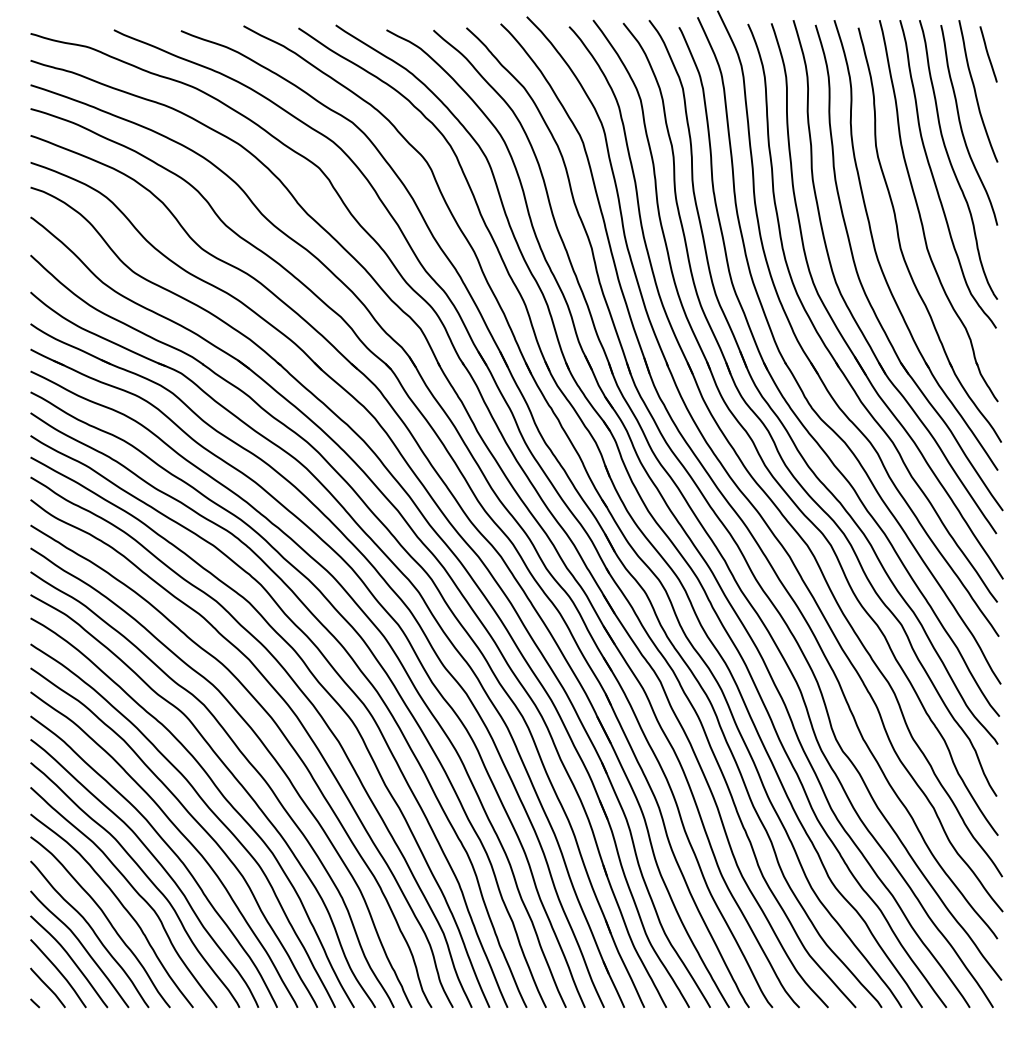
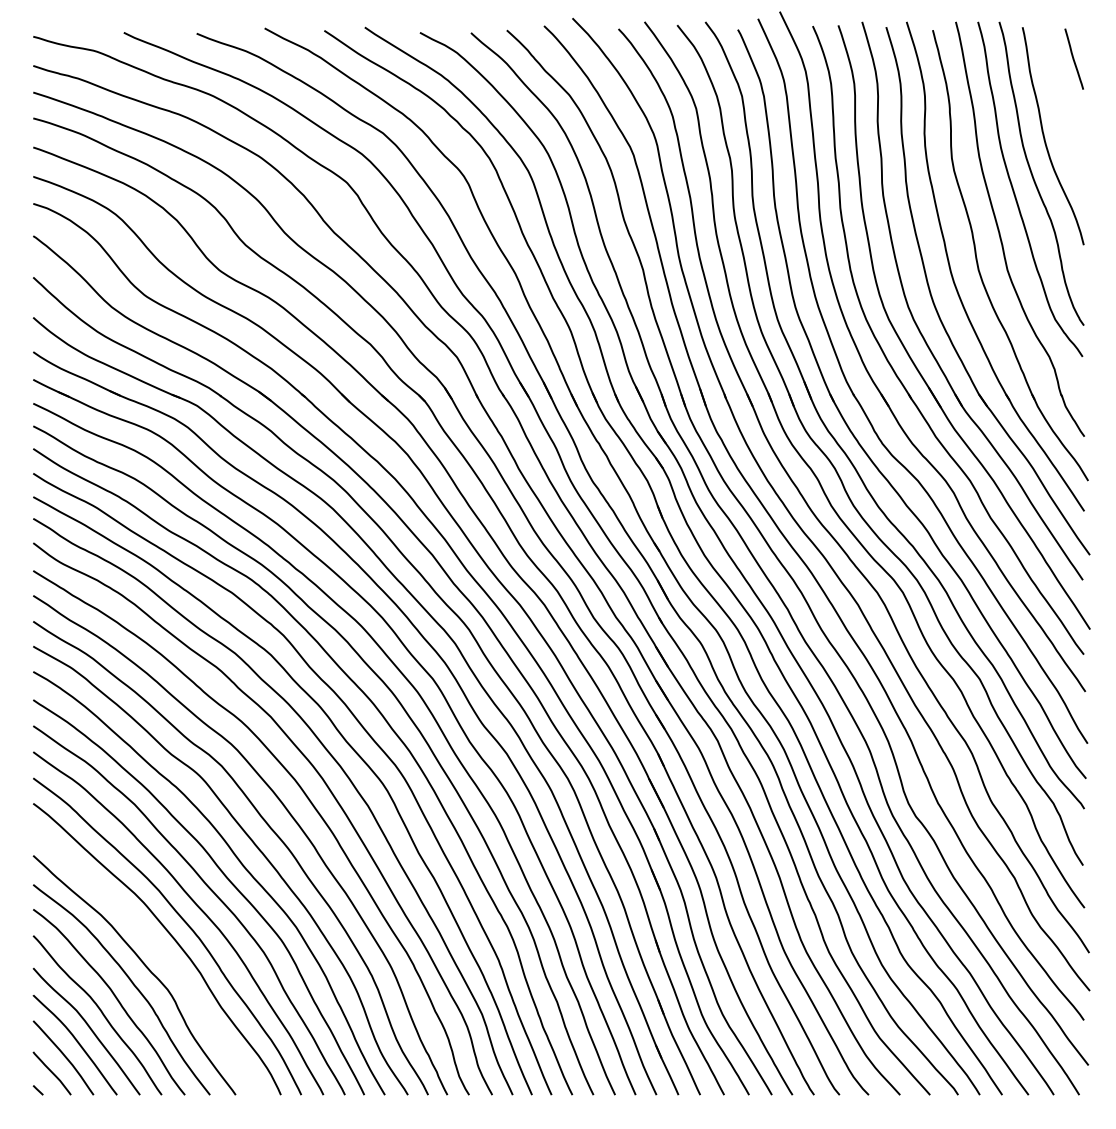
curve: (976, 91) -> (1061, 99), removed
curve: (145, 876) -> (158, 952), removed

